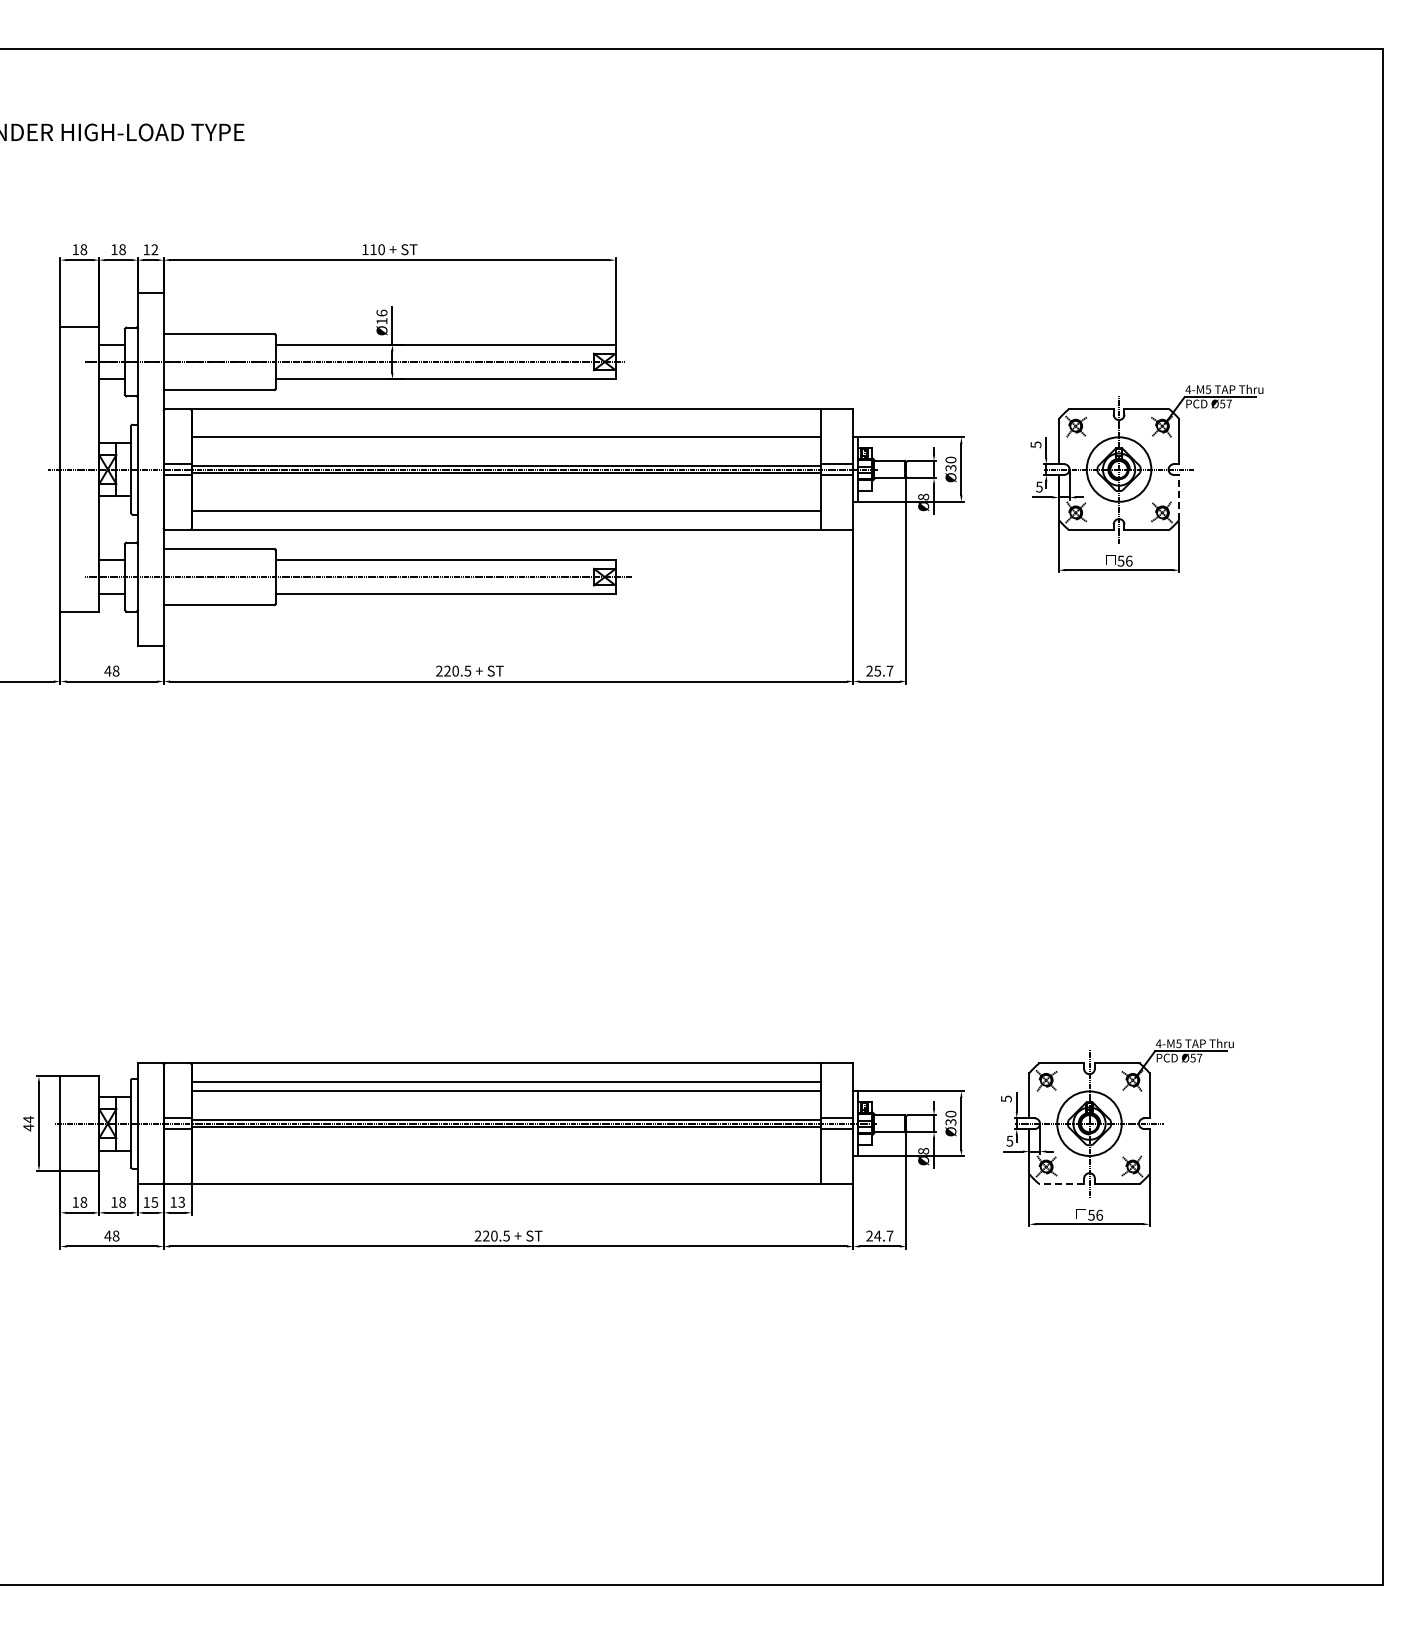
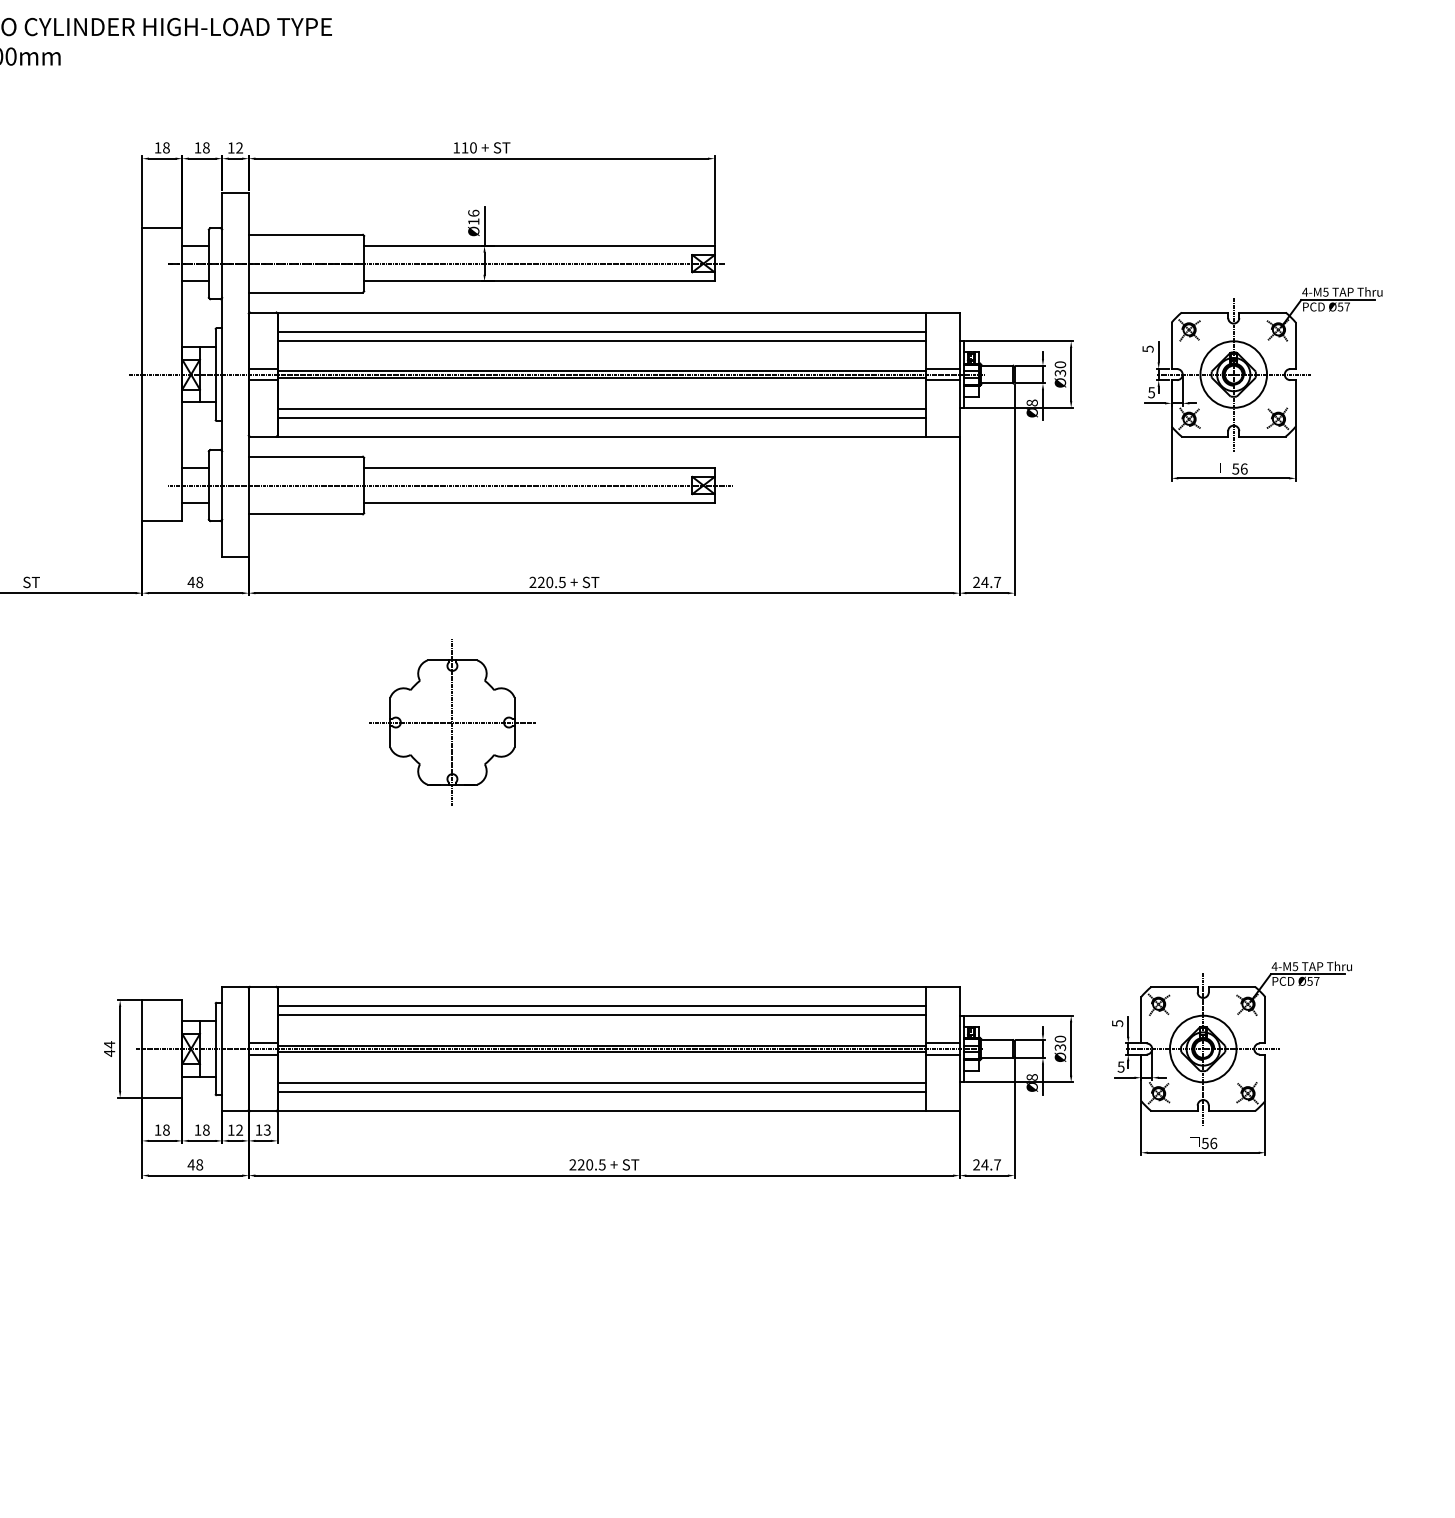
line: (506, 427) -> (602, 331), added
line: (1179, 496) -> (1296, 402), dashed -> solid
line: (506, 502) -> (602, 408), added
text: (877, 670) -> (984, 581), 25.7 -> 24.7
part: (360, 806) -> (451, 721), added
line: (506, 1156) -> (602, 1082), added
line: (506, 1165) -> (602, 1092), added
line: (1061, 1183) -> (1174, 1110), dashed -> solid
text: (154, 1202) -> (239, 1130), 15 -> 12

